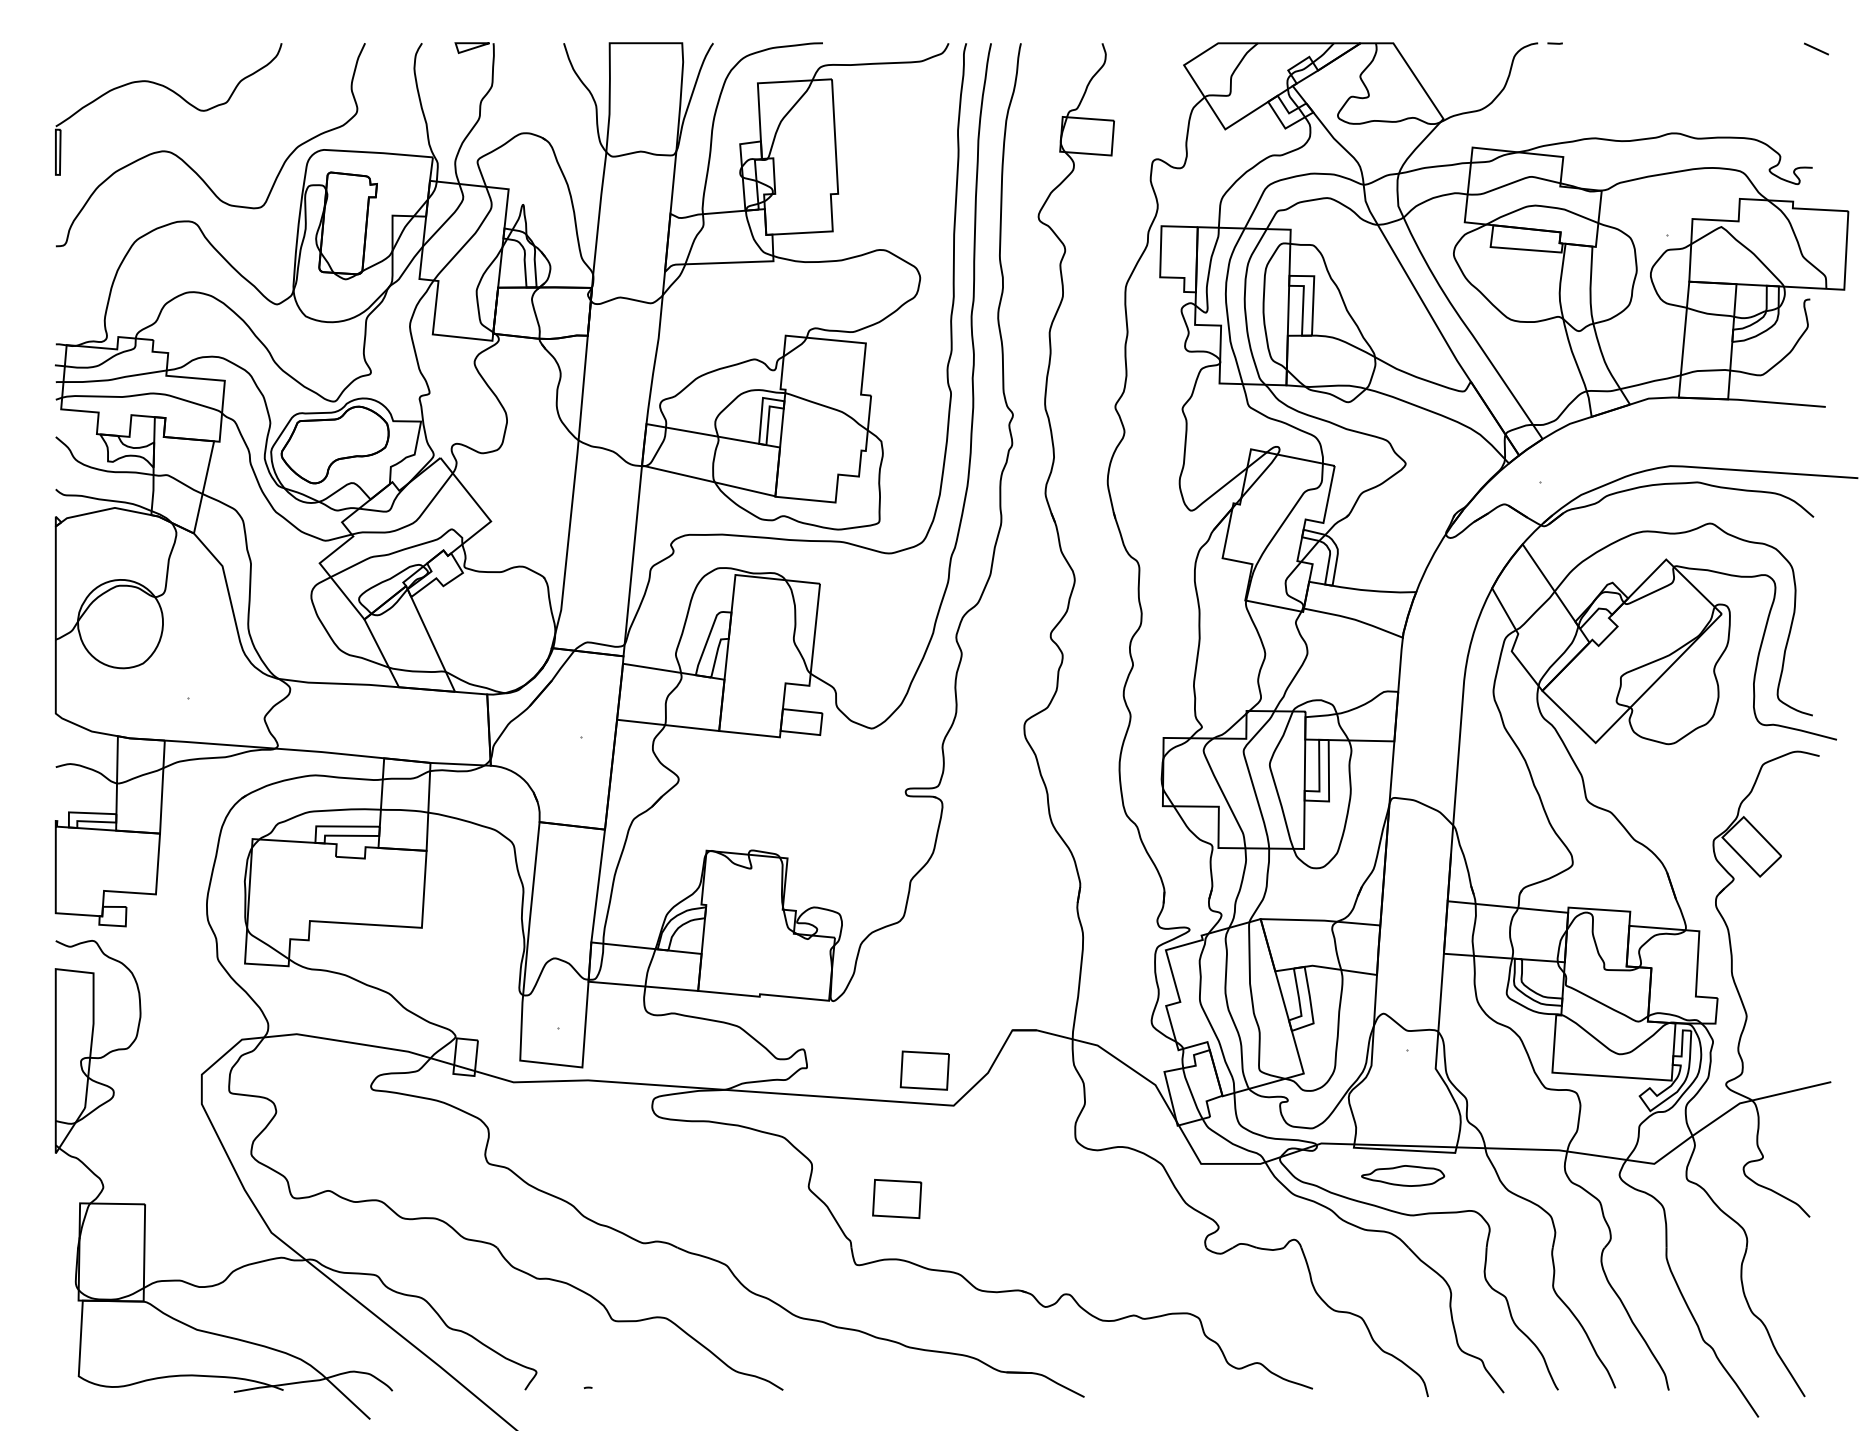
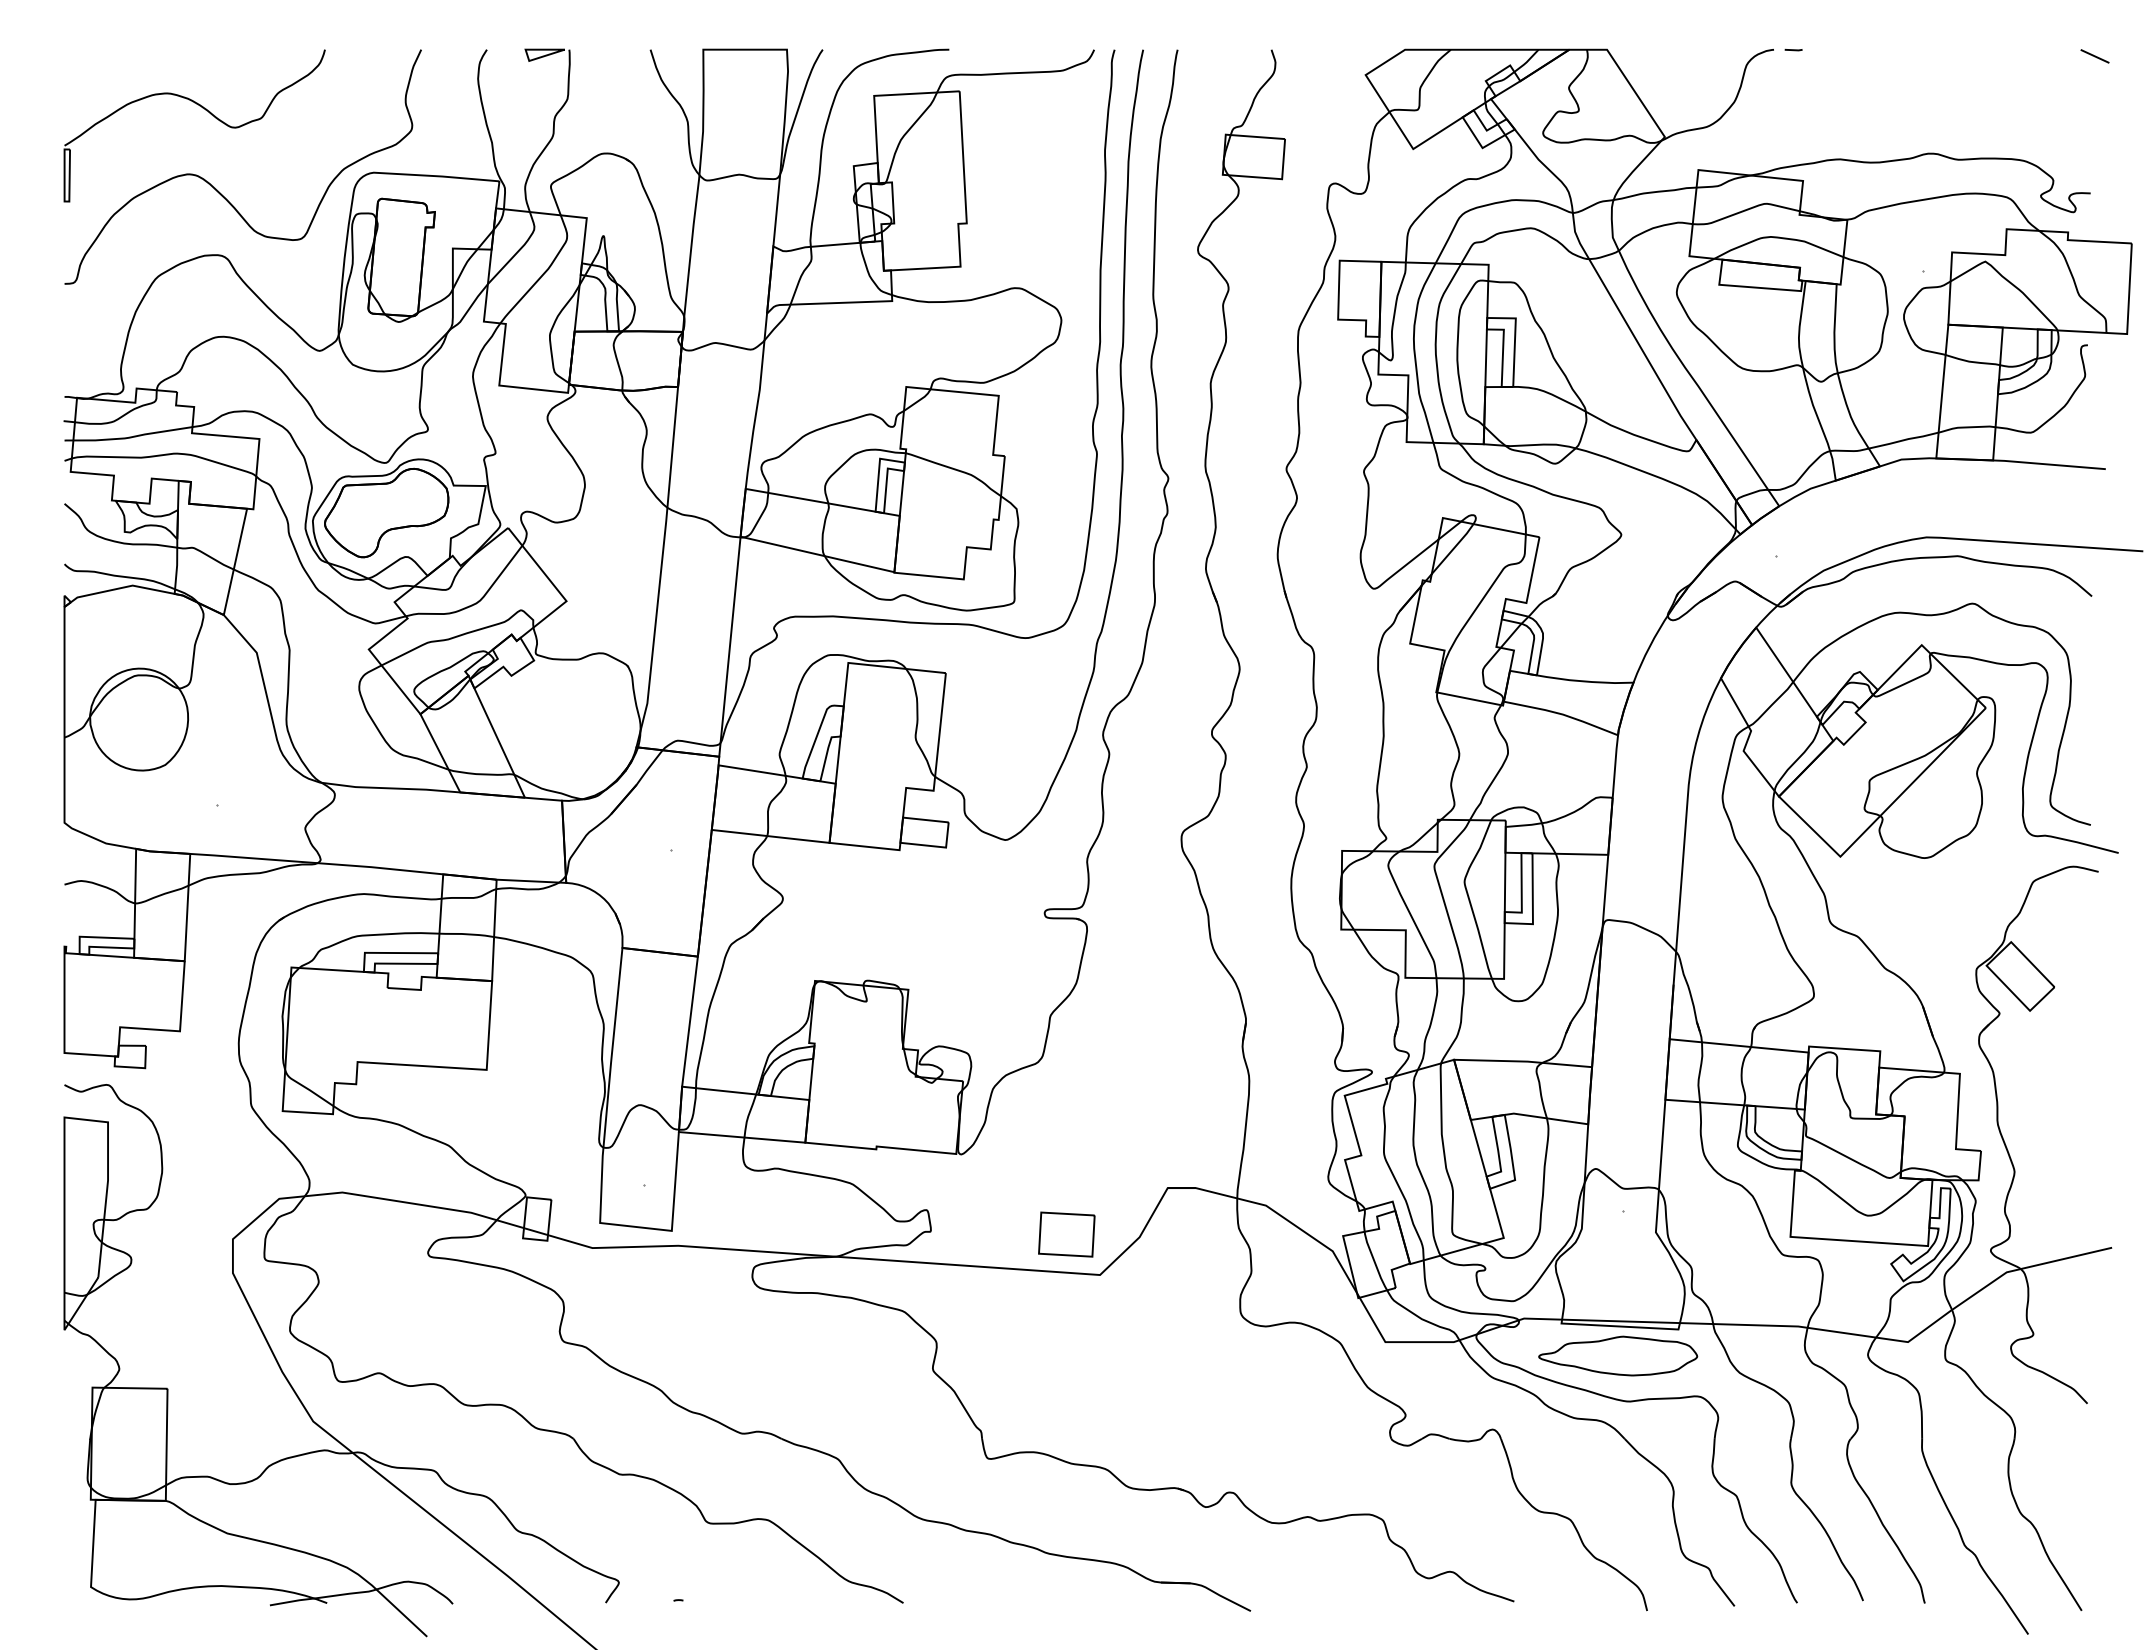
part: (1403, 1175) -> (1618, 1355), size x1.67
part: (896, 1198) -> (1034, 1382), removed

